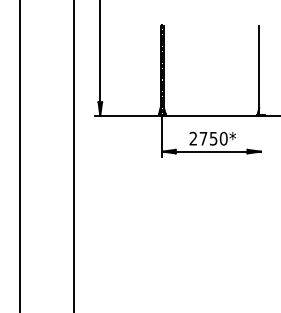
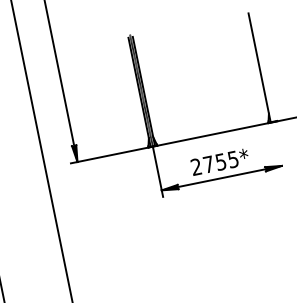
text: (223, 138) -> (232, 159), 2750* -> 2755*

